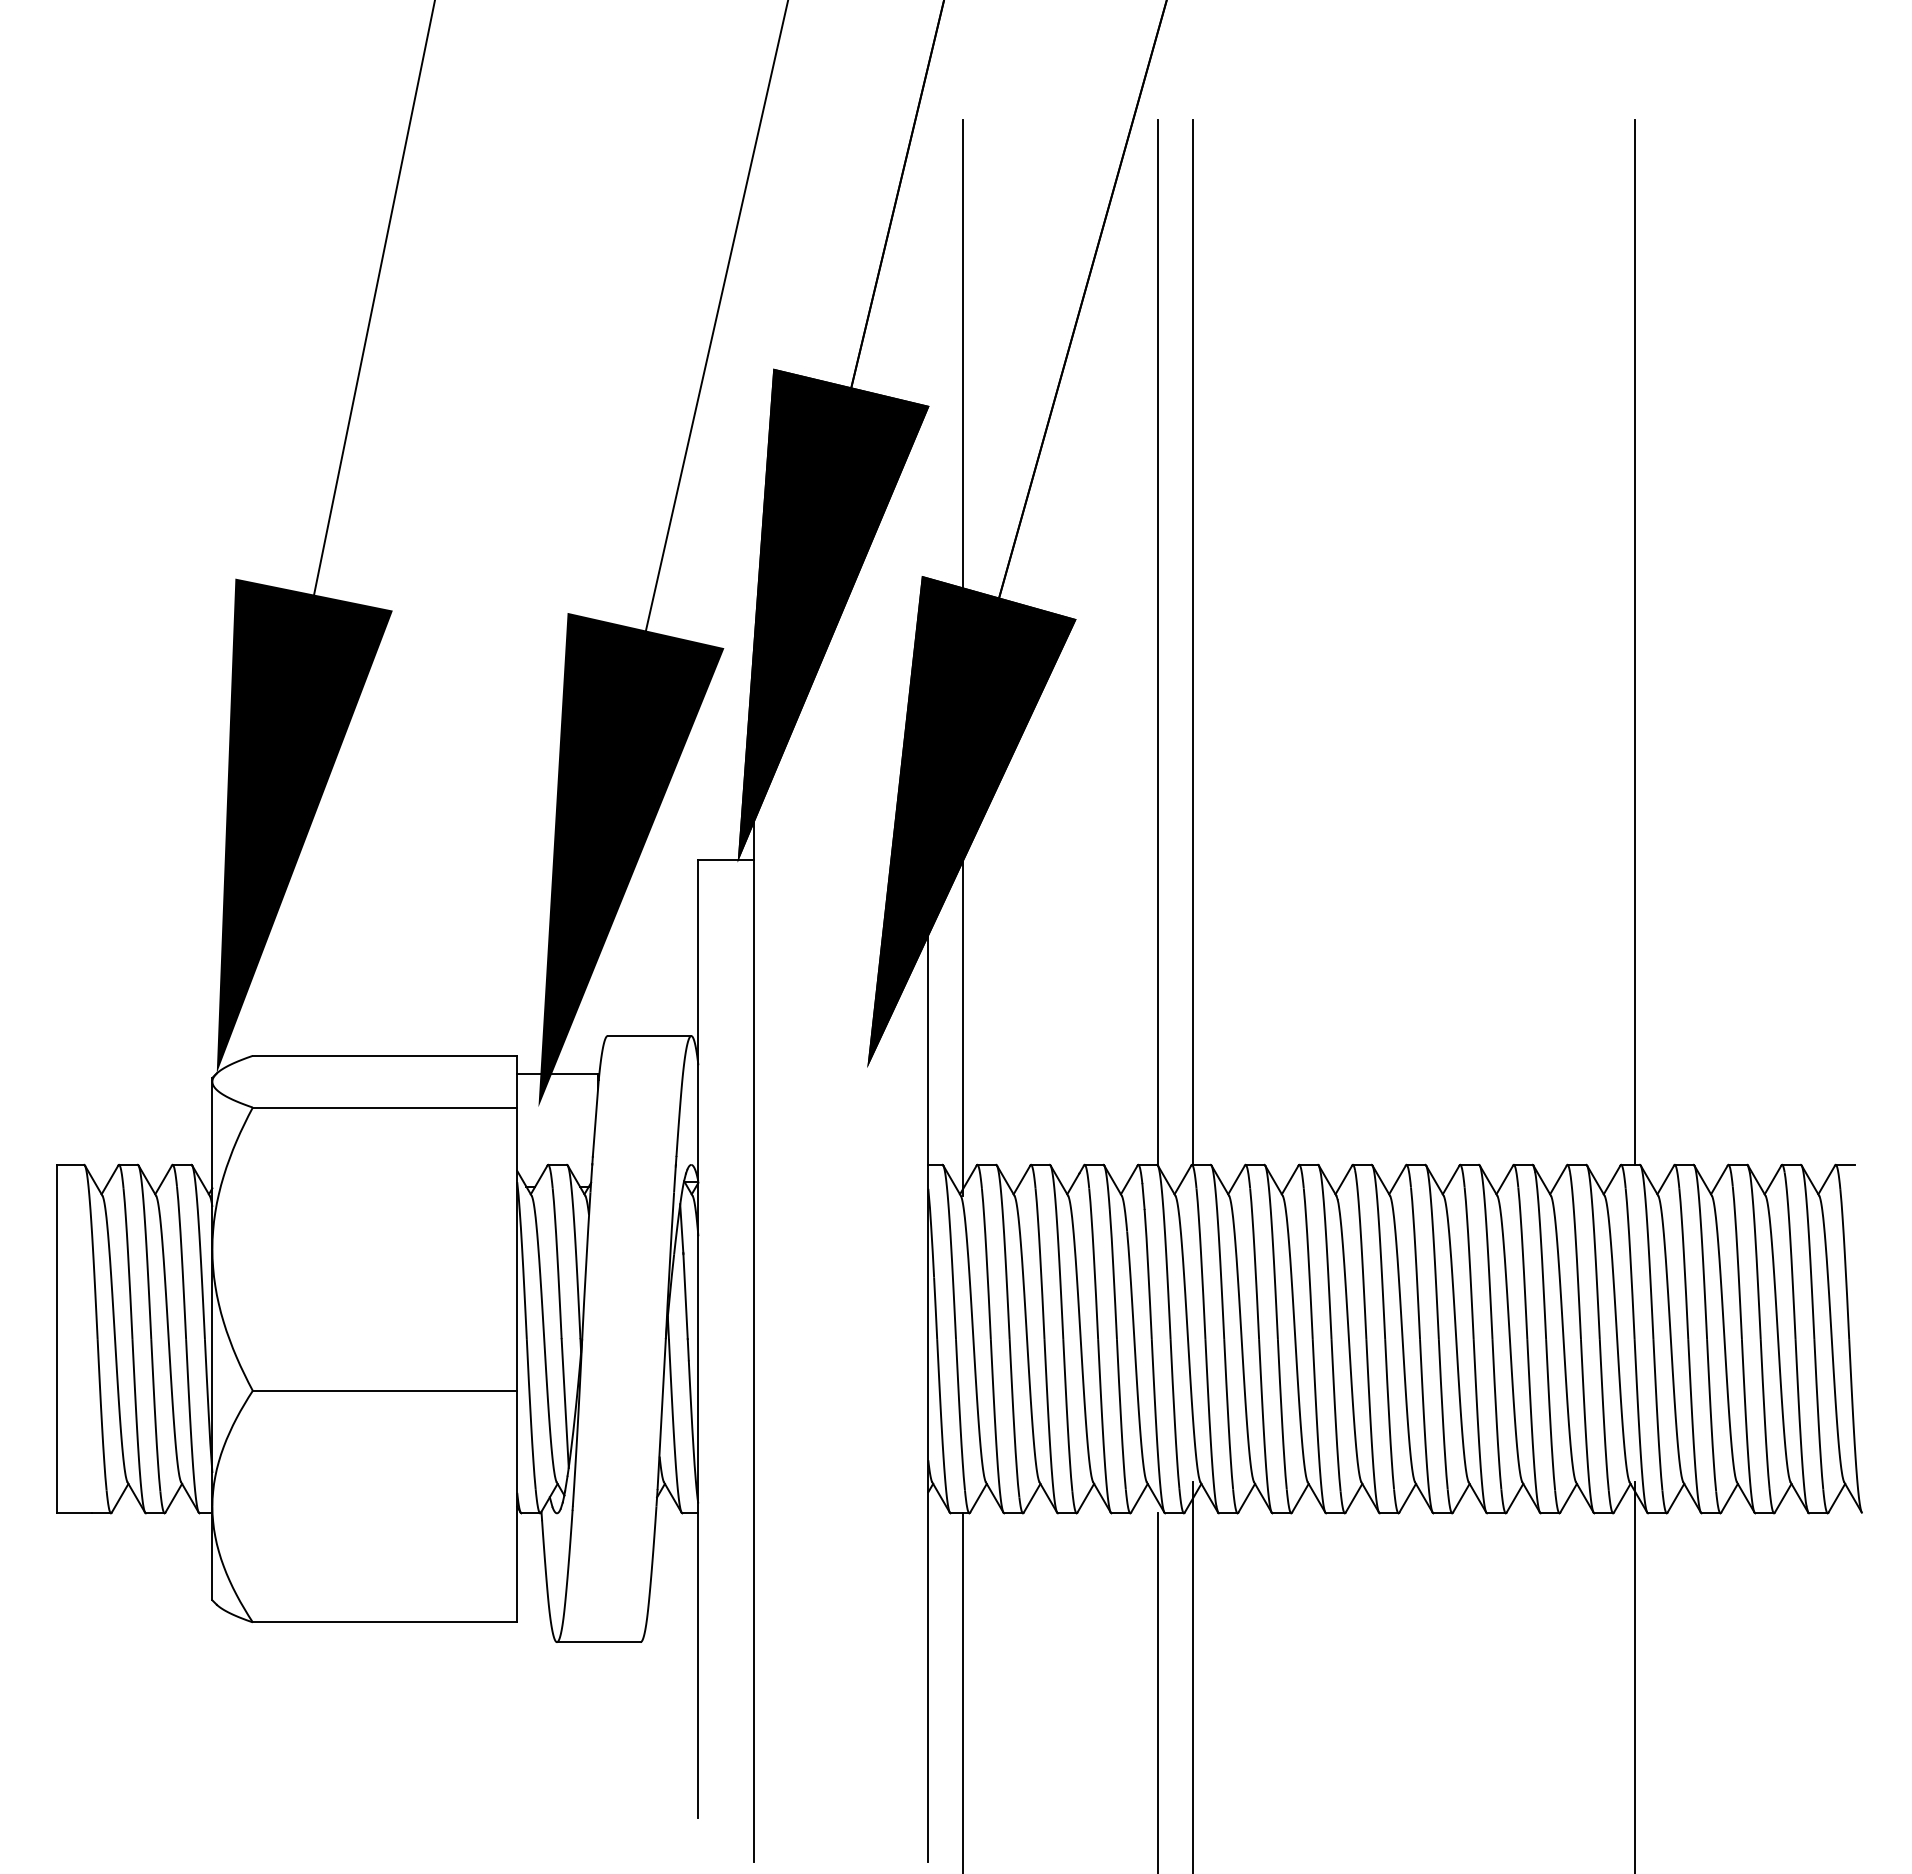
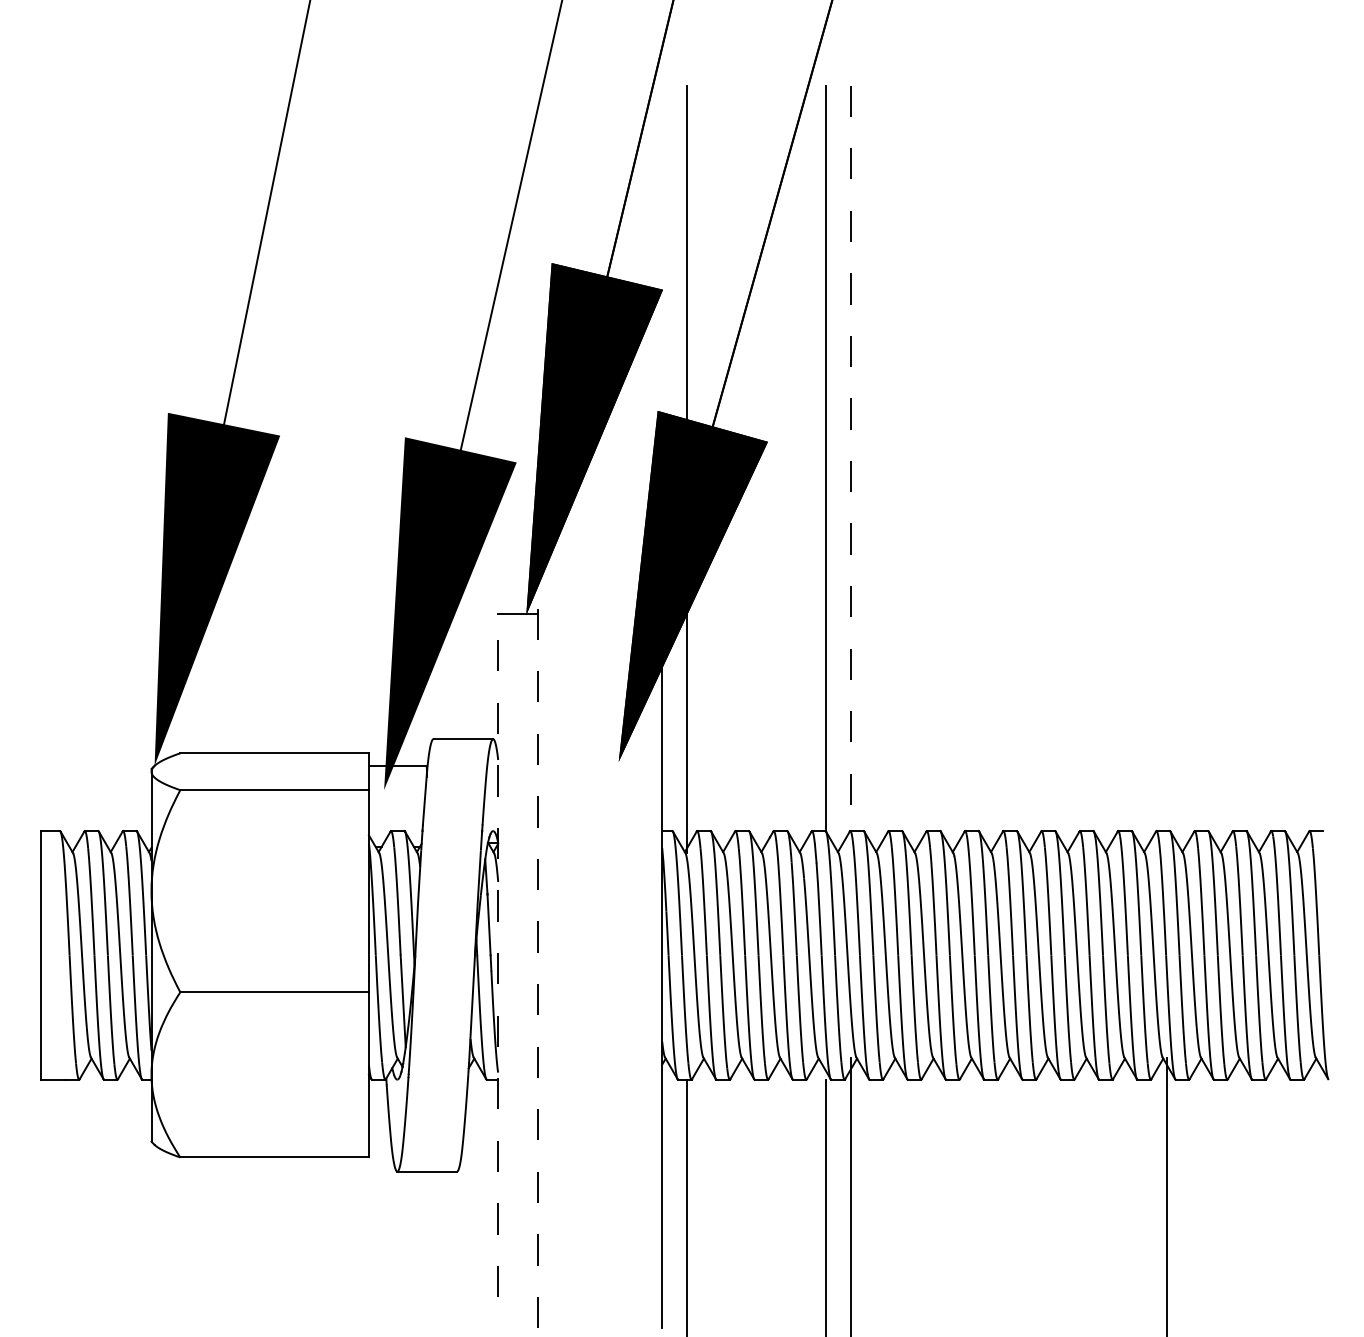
line: (1193, 642) -> (851, 458), solid -> dashed
line: (1635, 642) -> (1166, 458), removed
line: (698, 1339) -> (498, 955), solid -> dashed
line: (753, 1339) -> (537, 955), solid -> dashed

